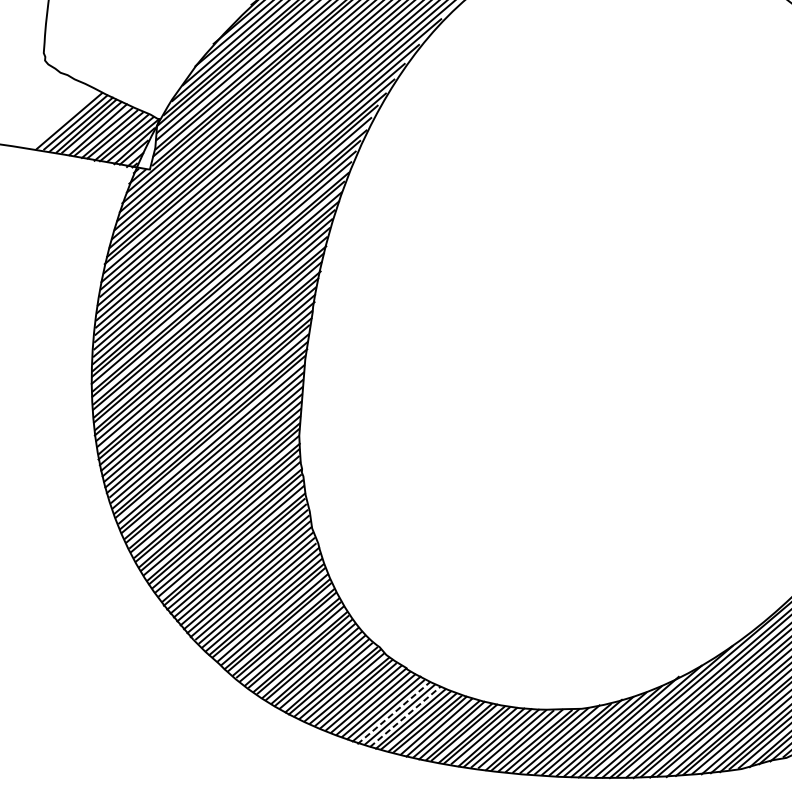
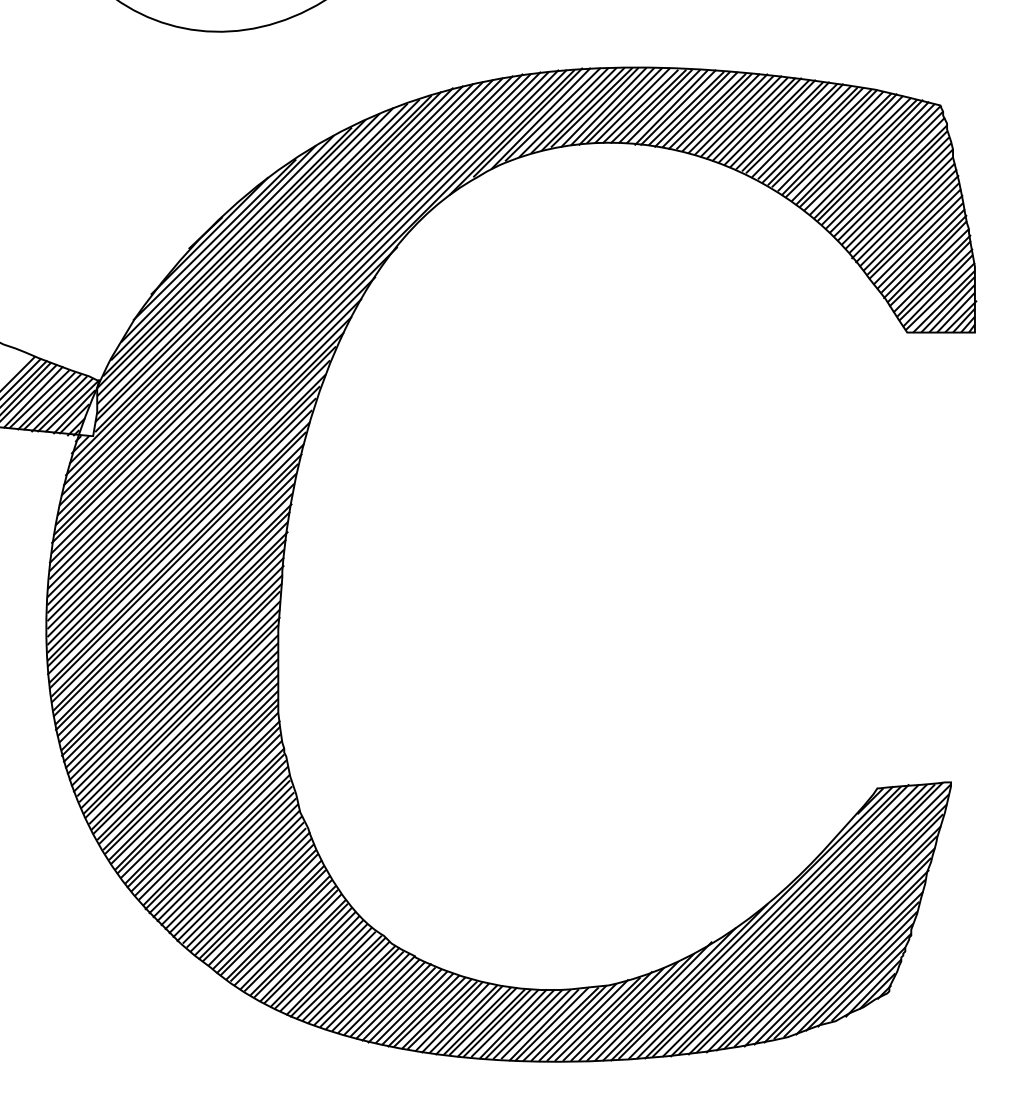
line: (394, 712) -> (405, 1005), dashed -> solid
line: (405, 717) -> (417, 1009), dashed -> solid

